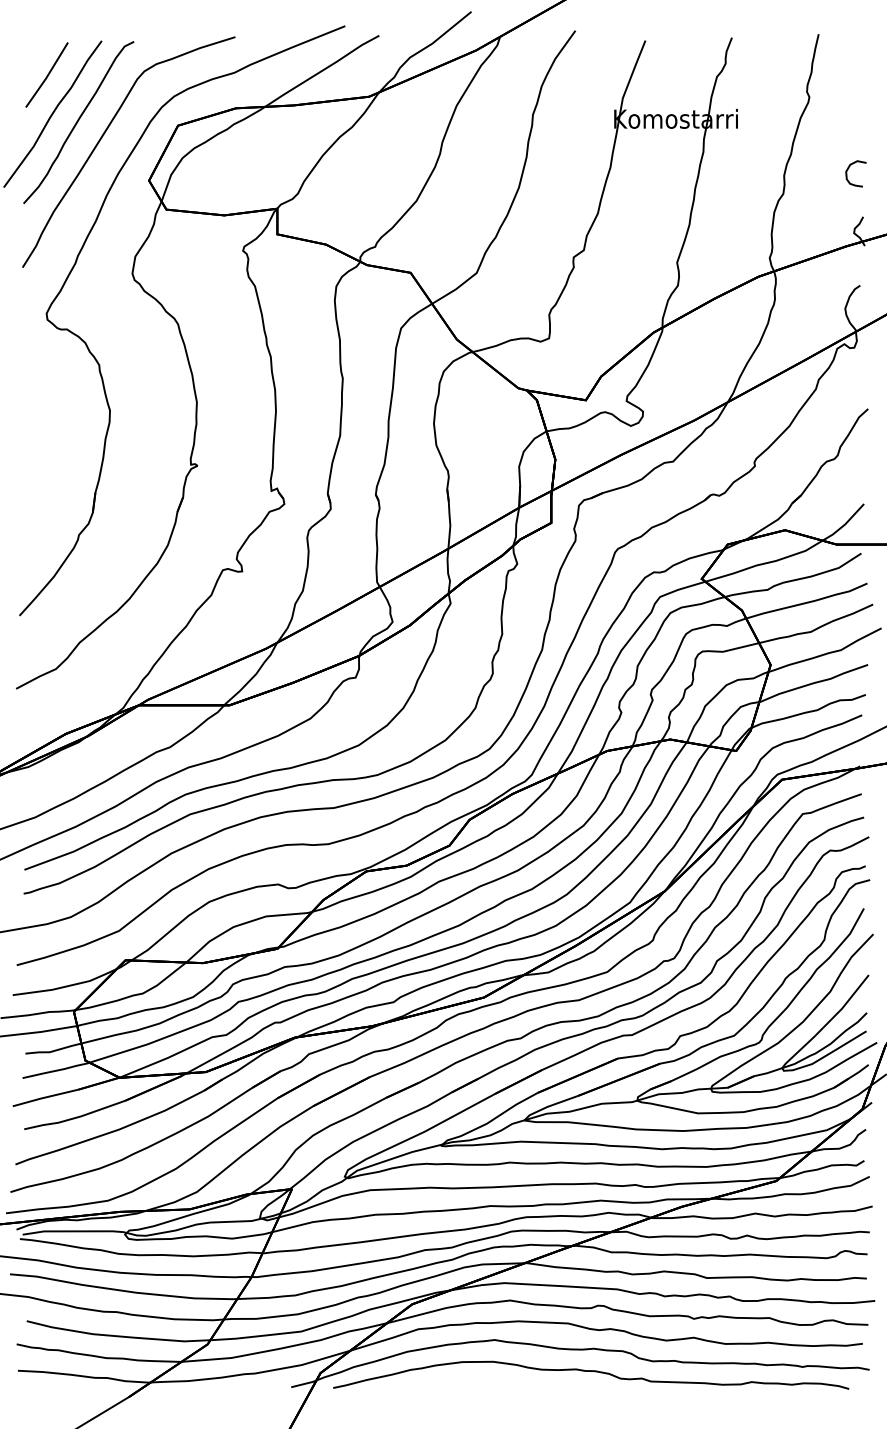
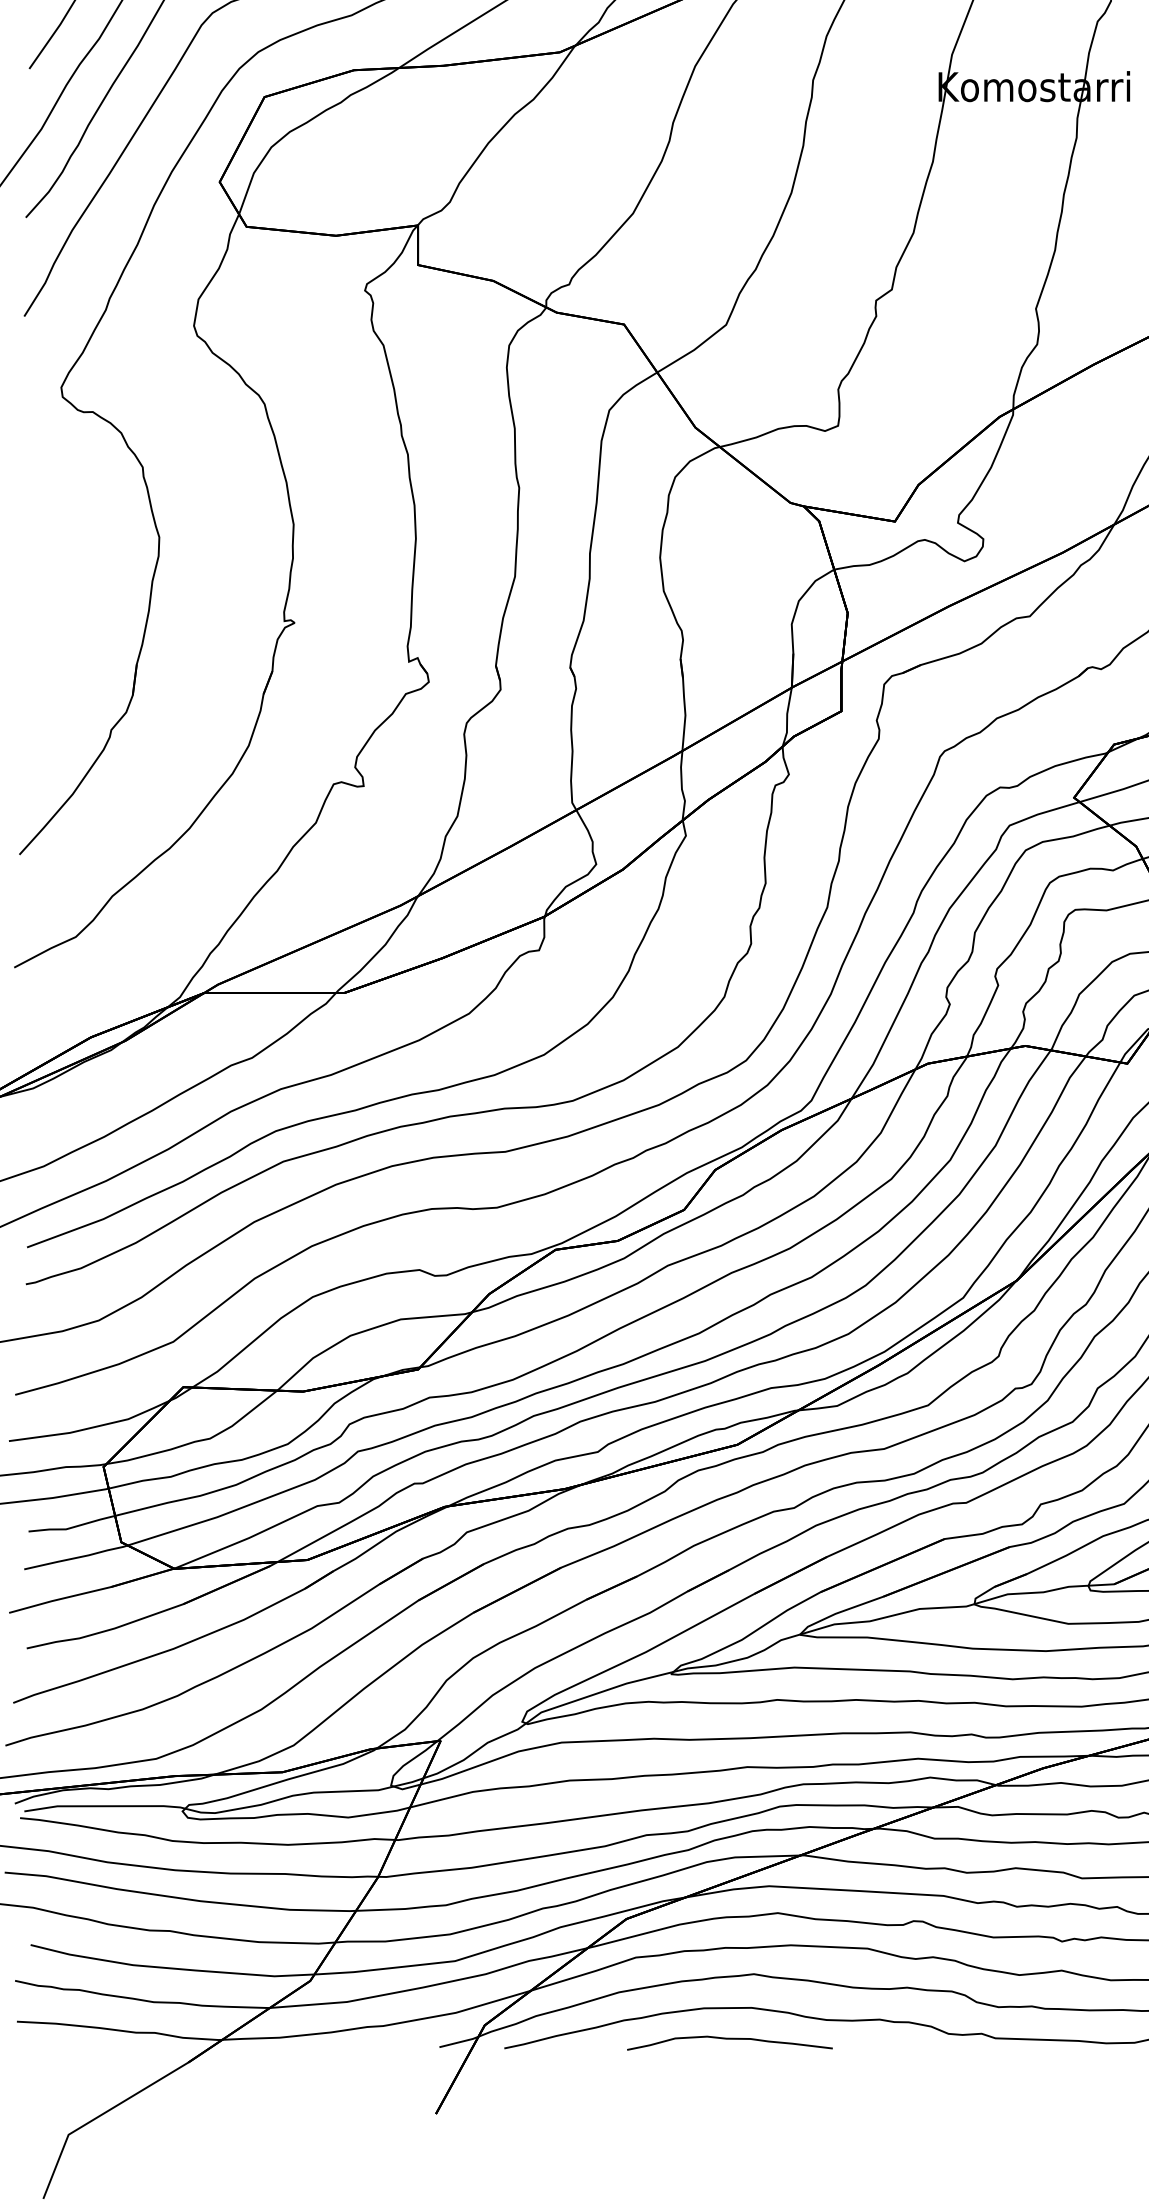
curve: (478, 1382) -> (728, 2039), added

